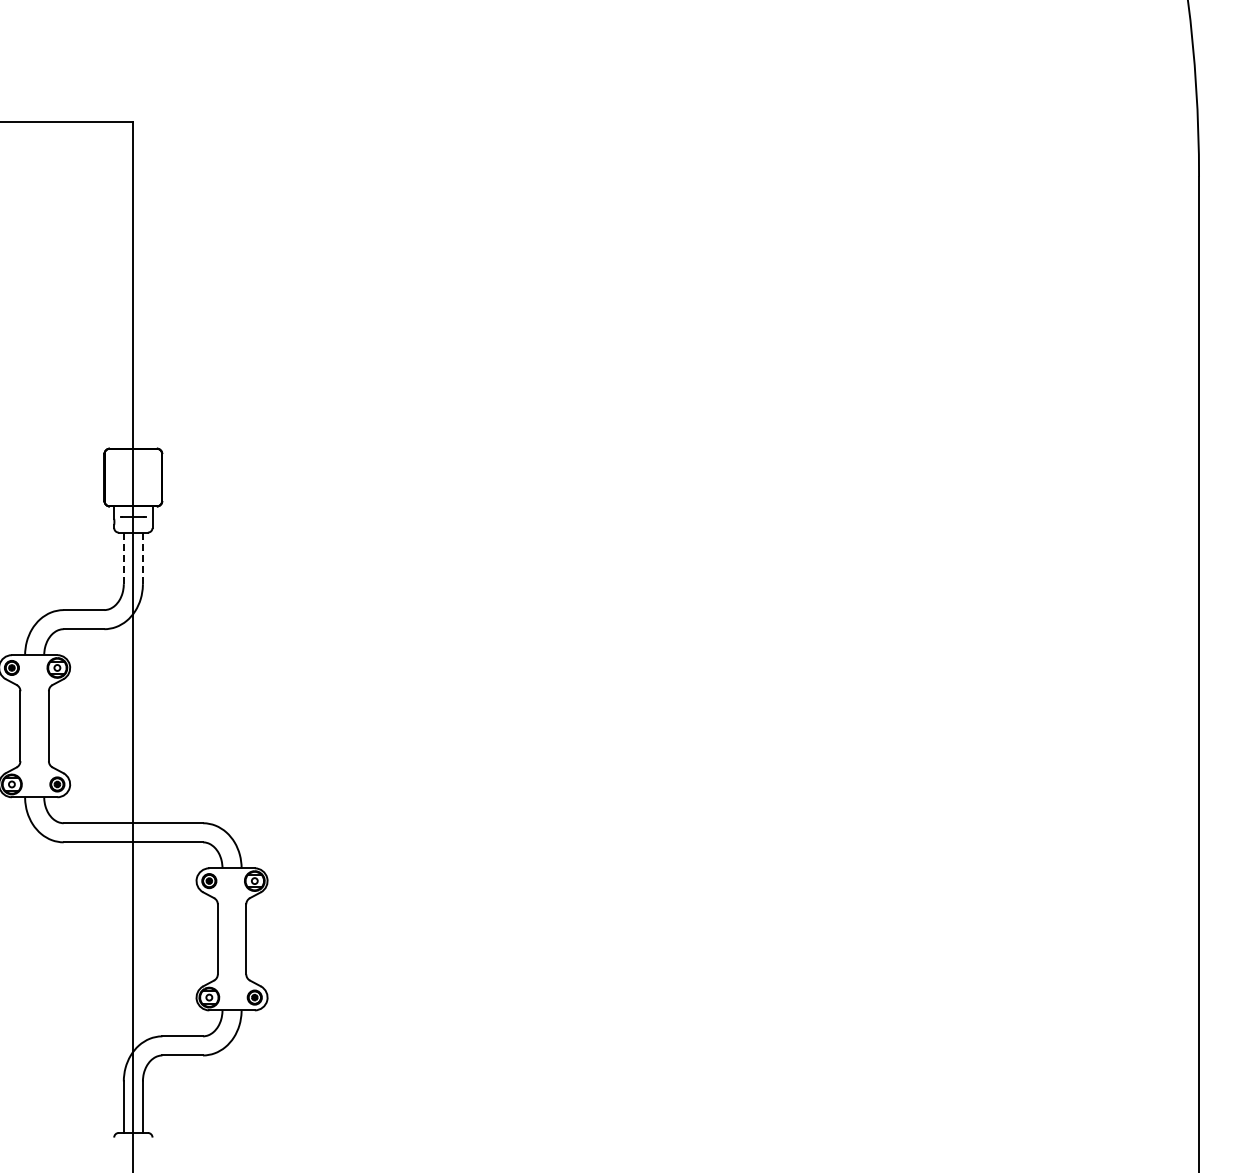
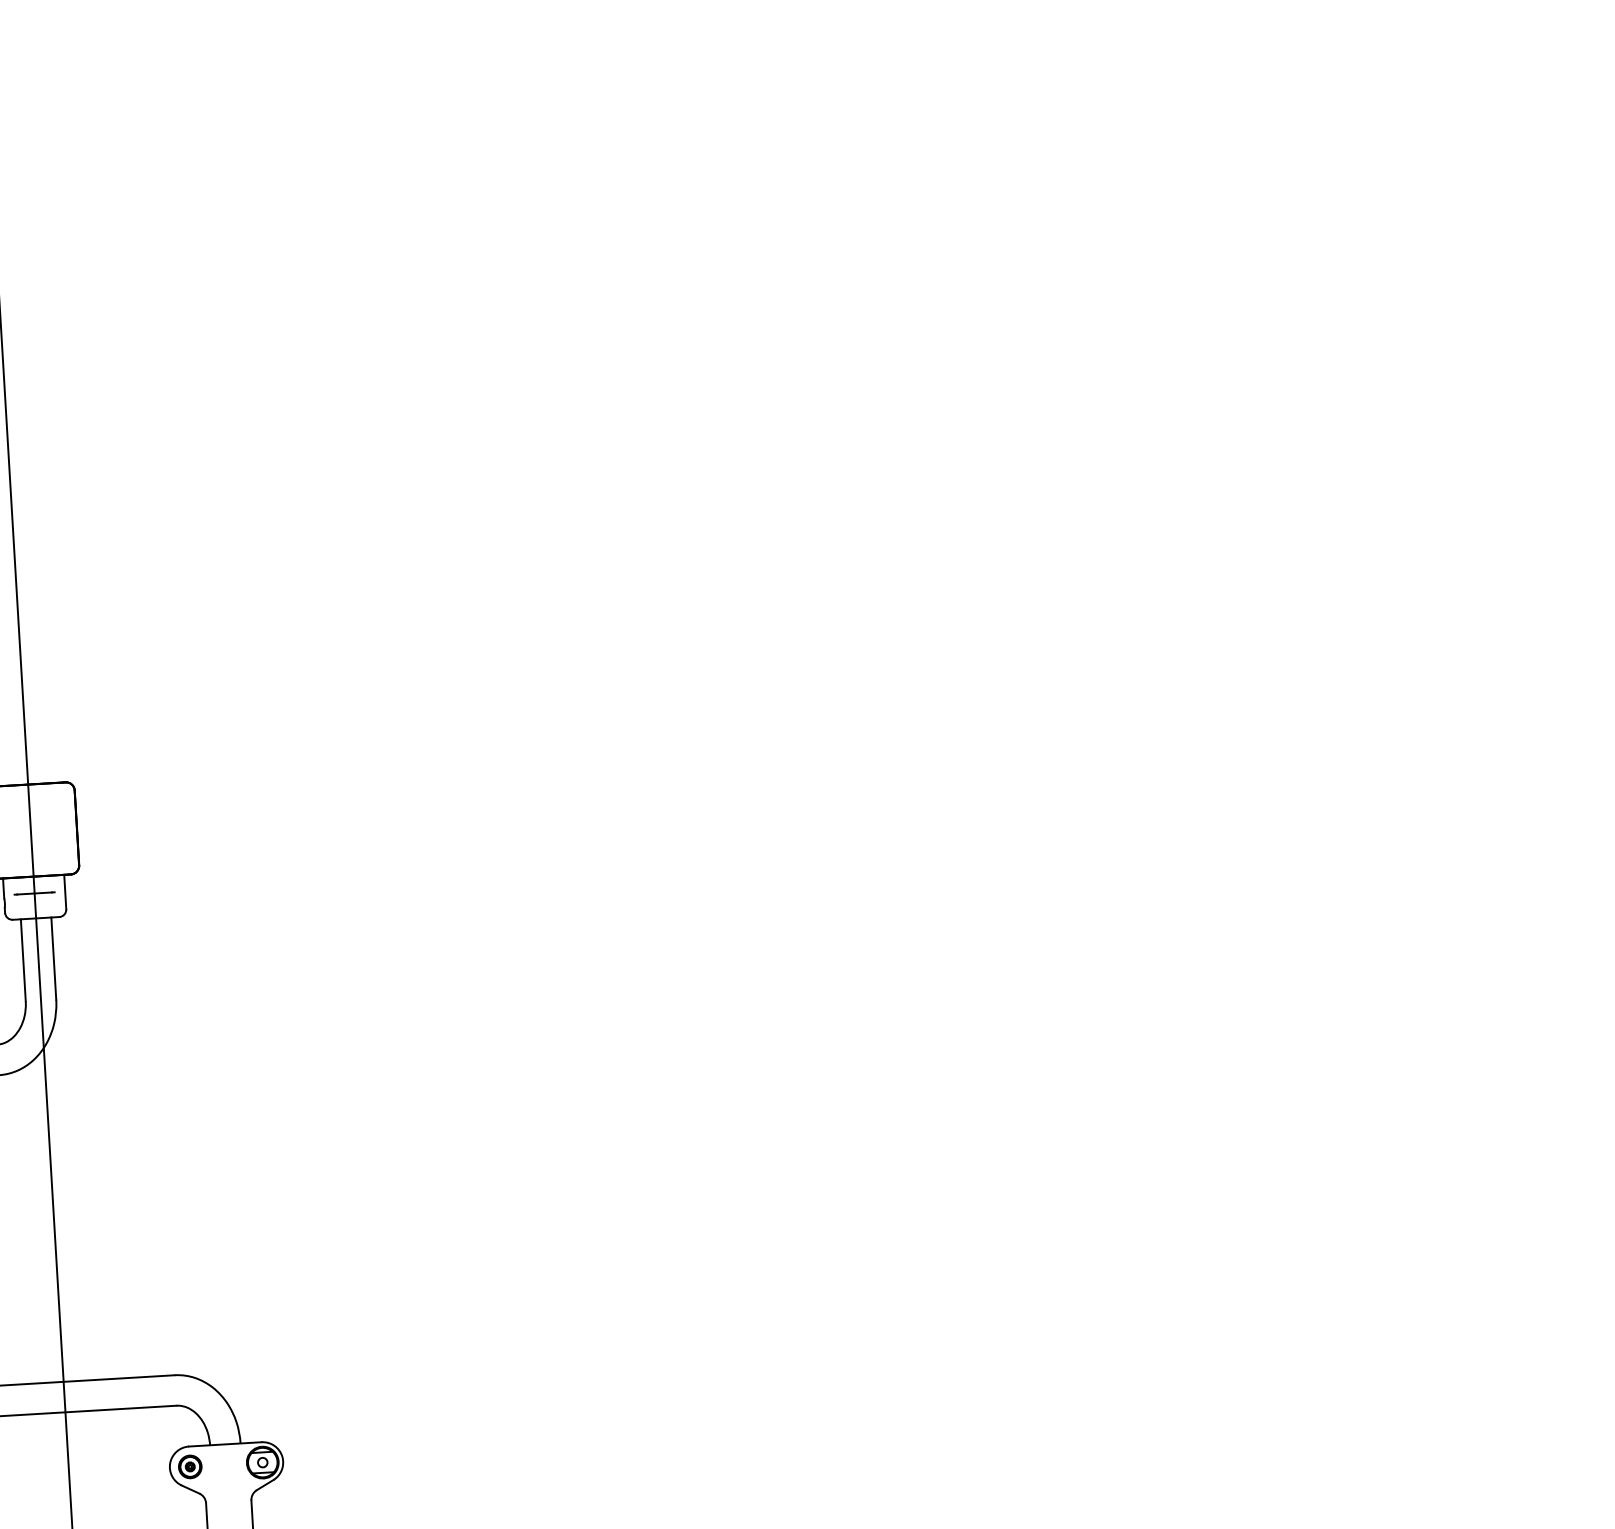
line: (123, 558) -> (22, 960), dashed -> solid
line: (142, 558) -> (53, 958), dashed -> solid

